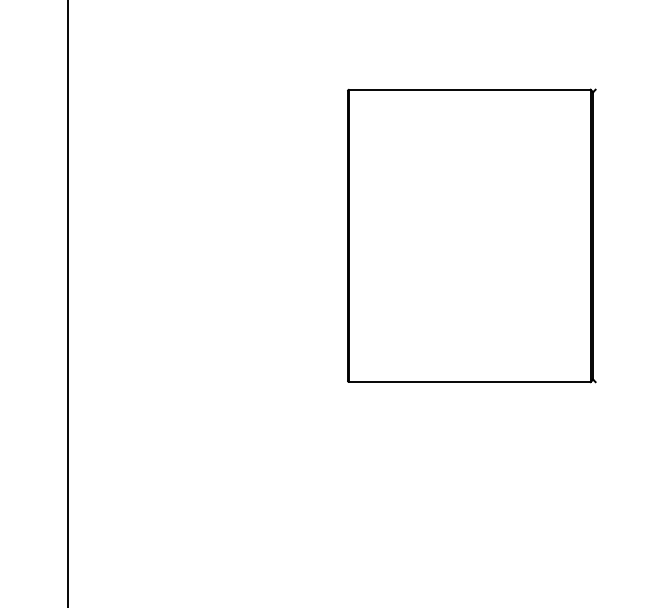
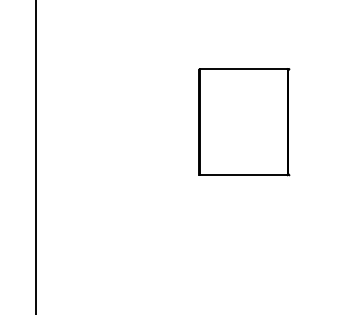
part: (472, 234) -> (244, 121), size x0.7

